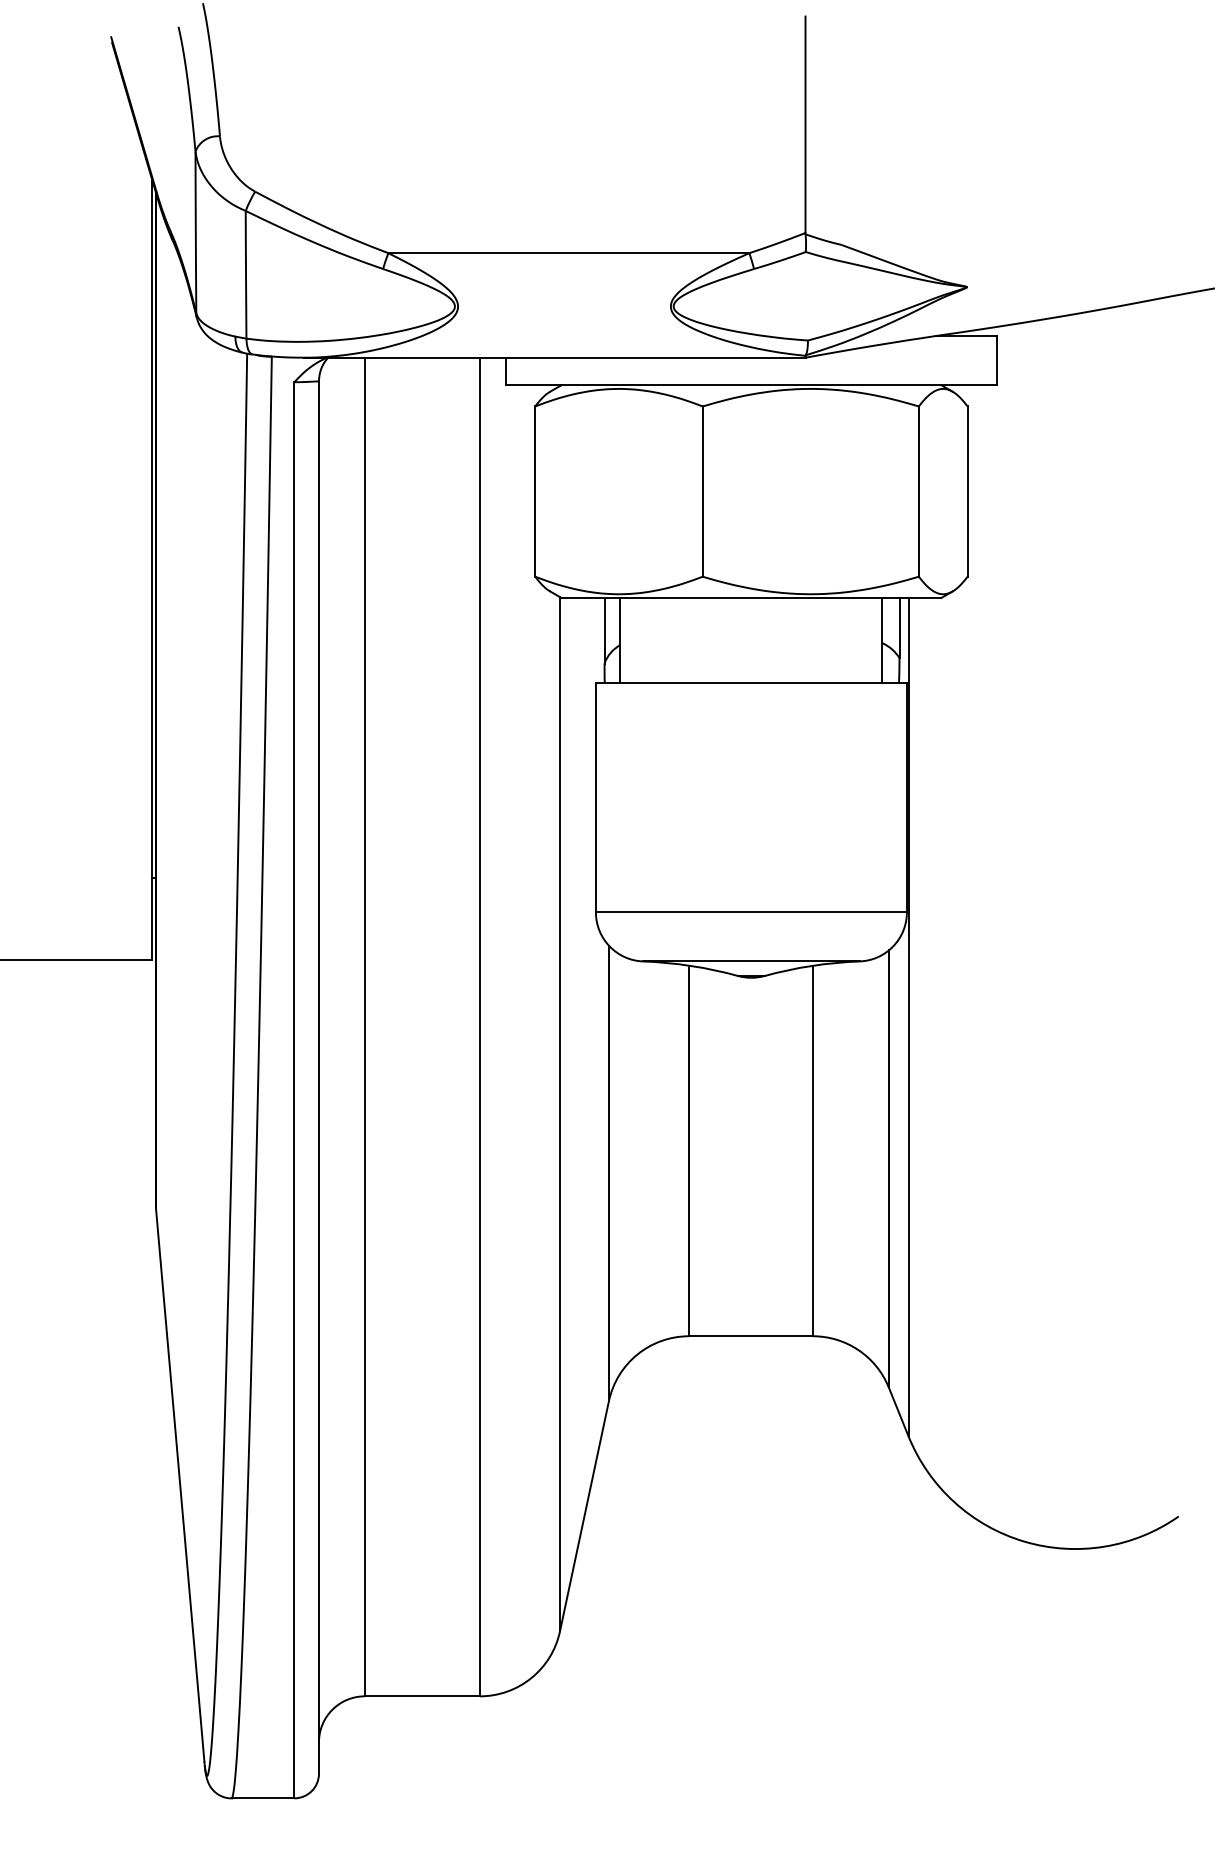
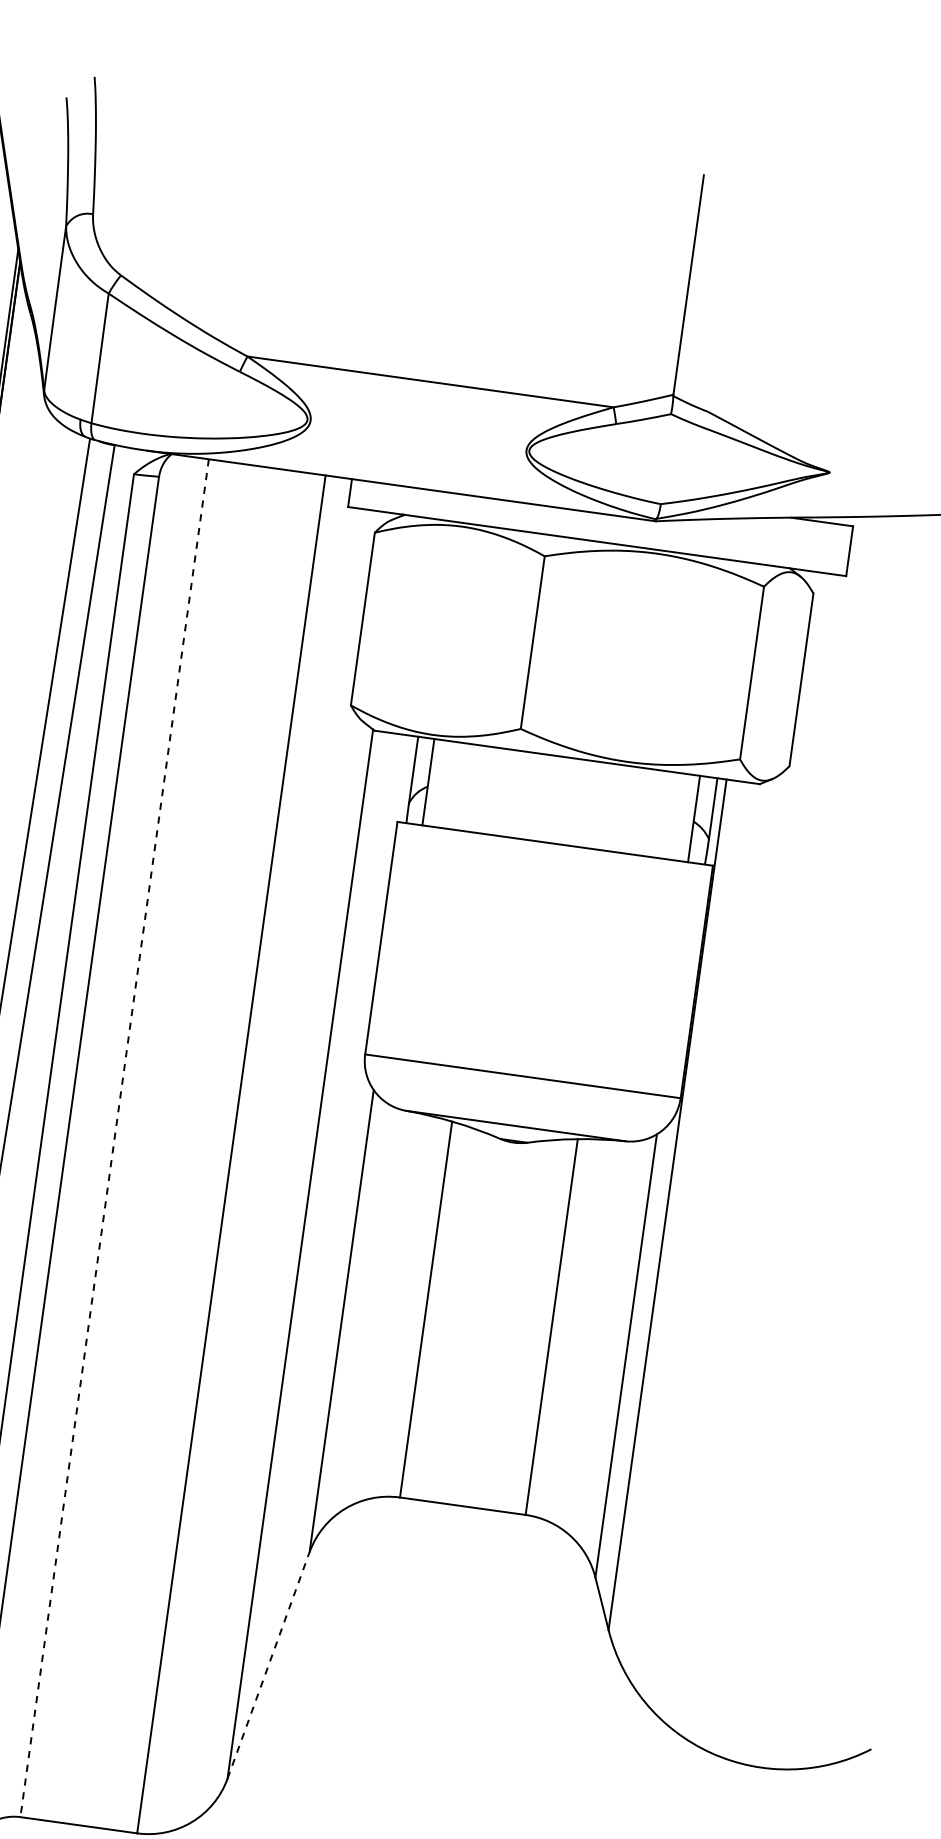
line: (364, 1027) -> (114, 1138), solid -> dashed
line: (584, 1516) -> (268, 1665), solid -> dashed

